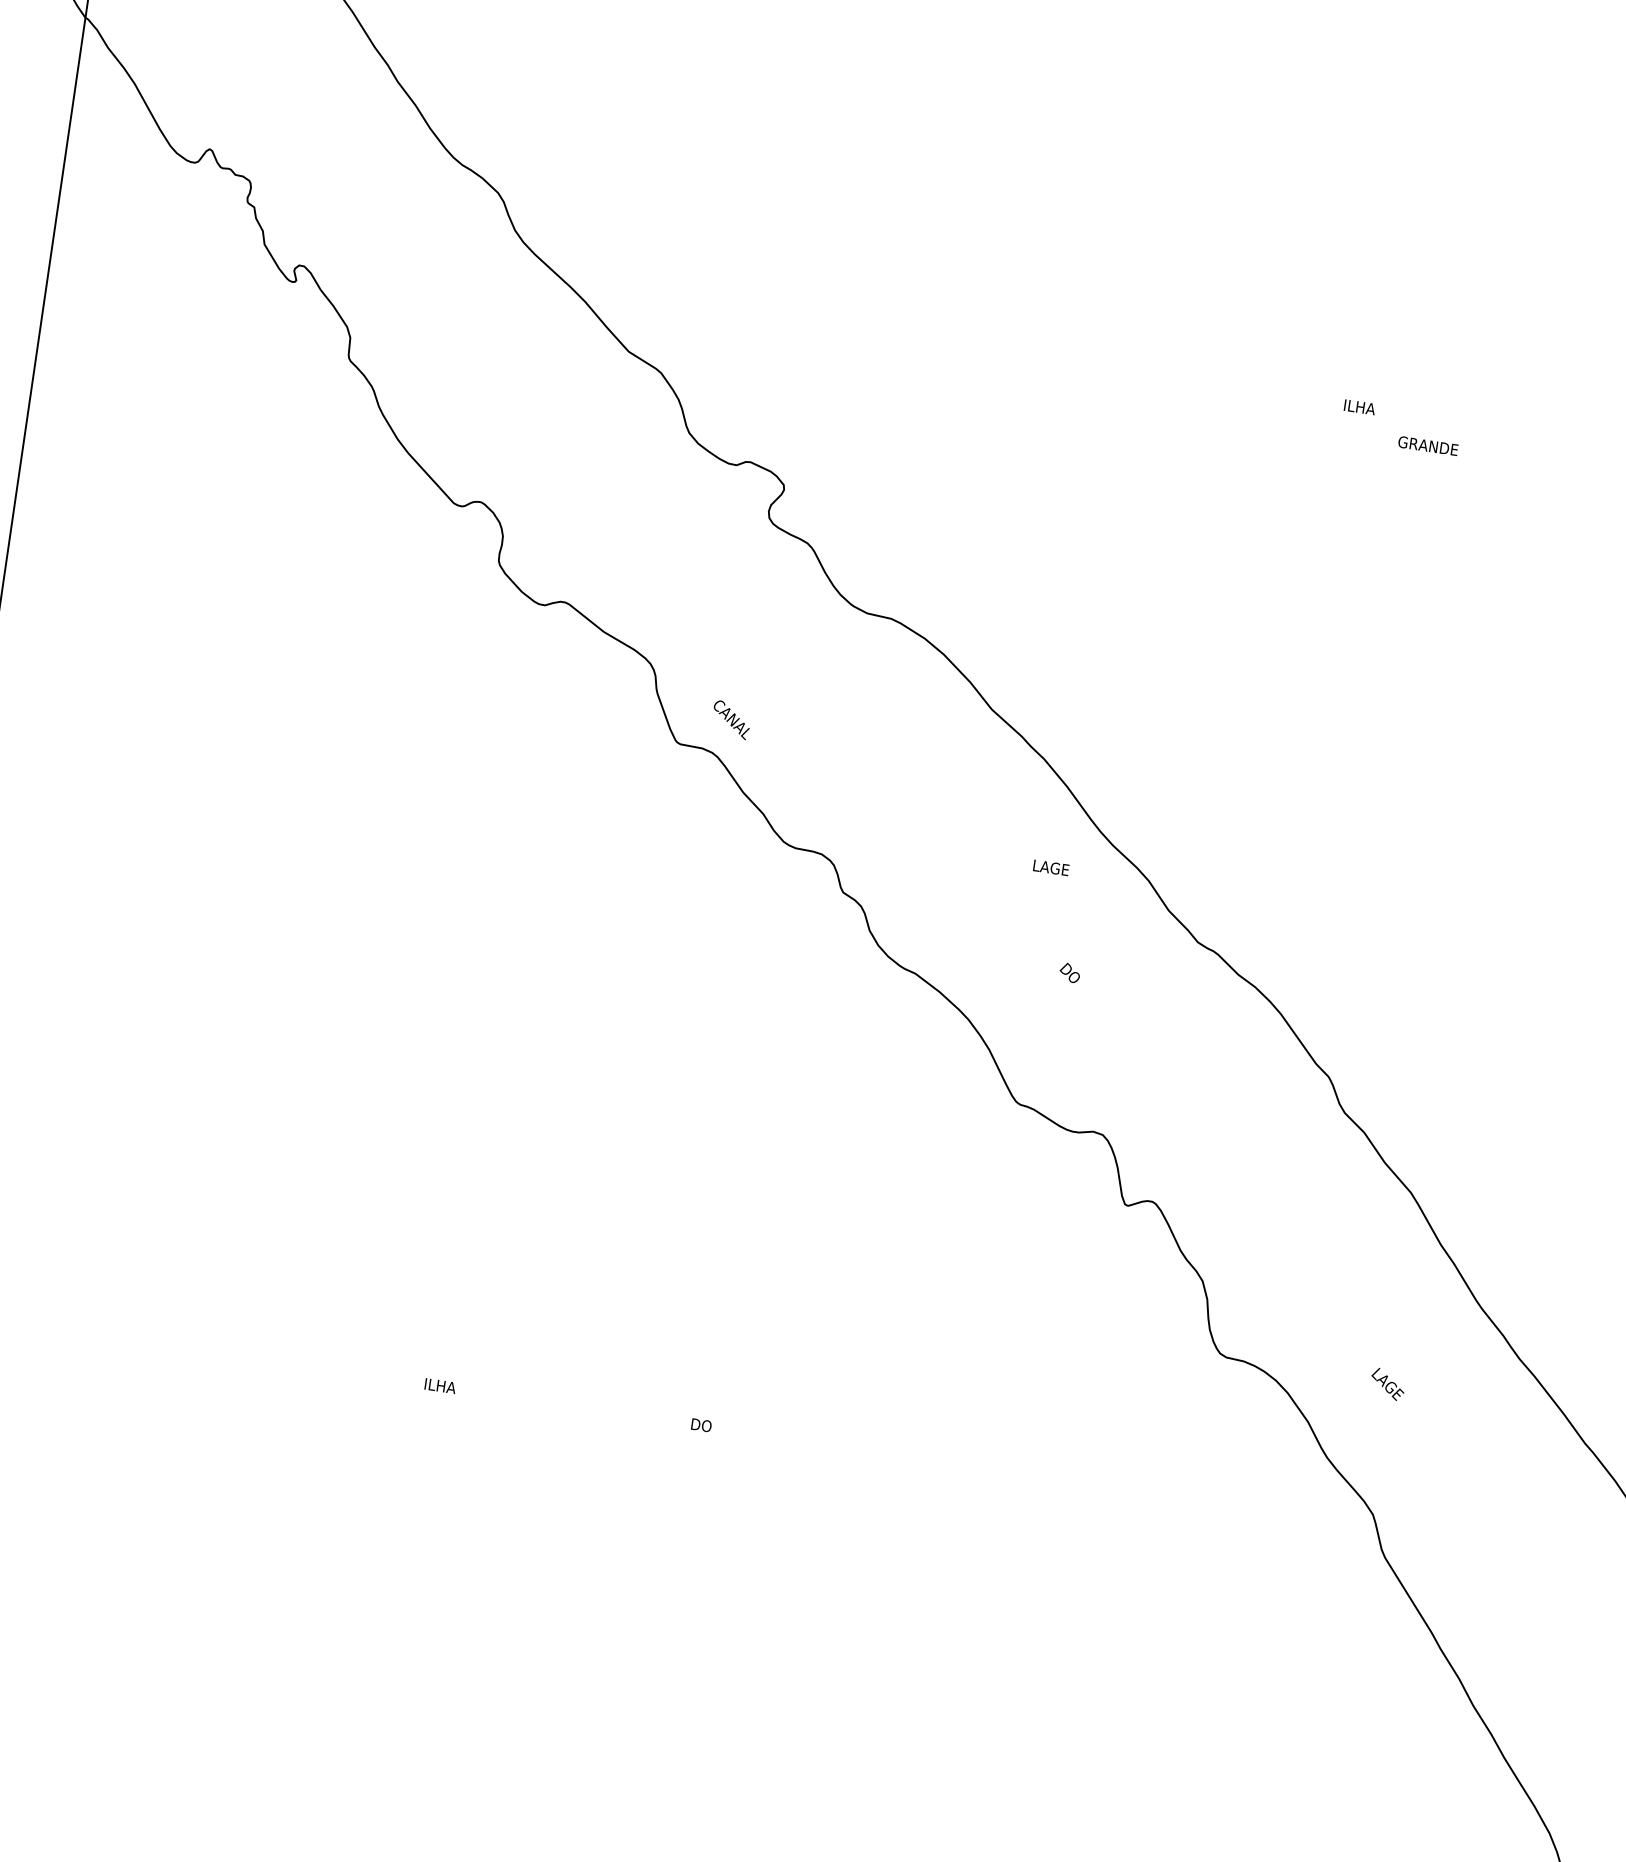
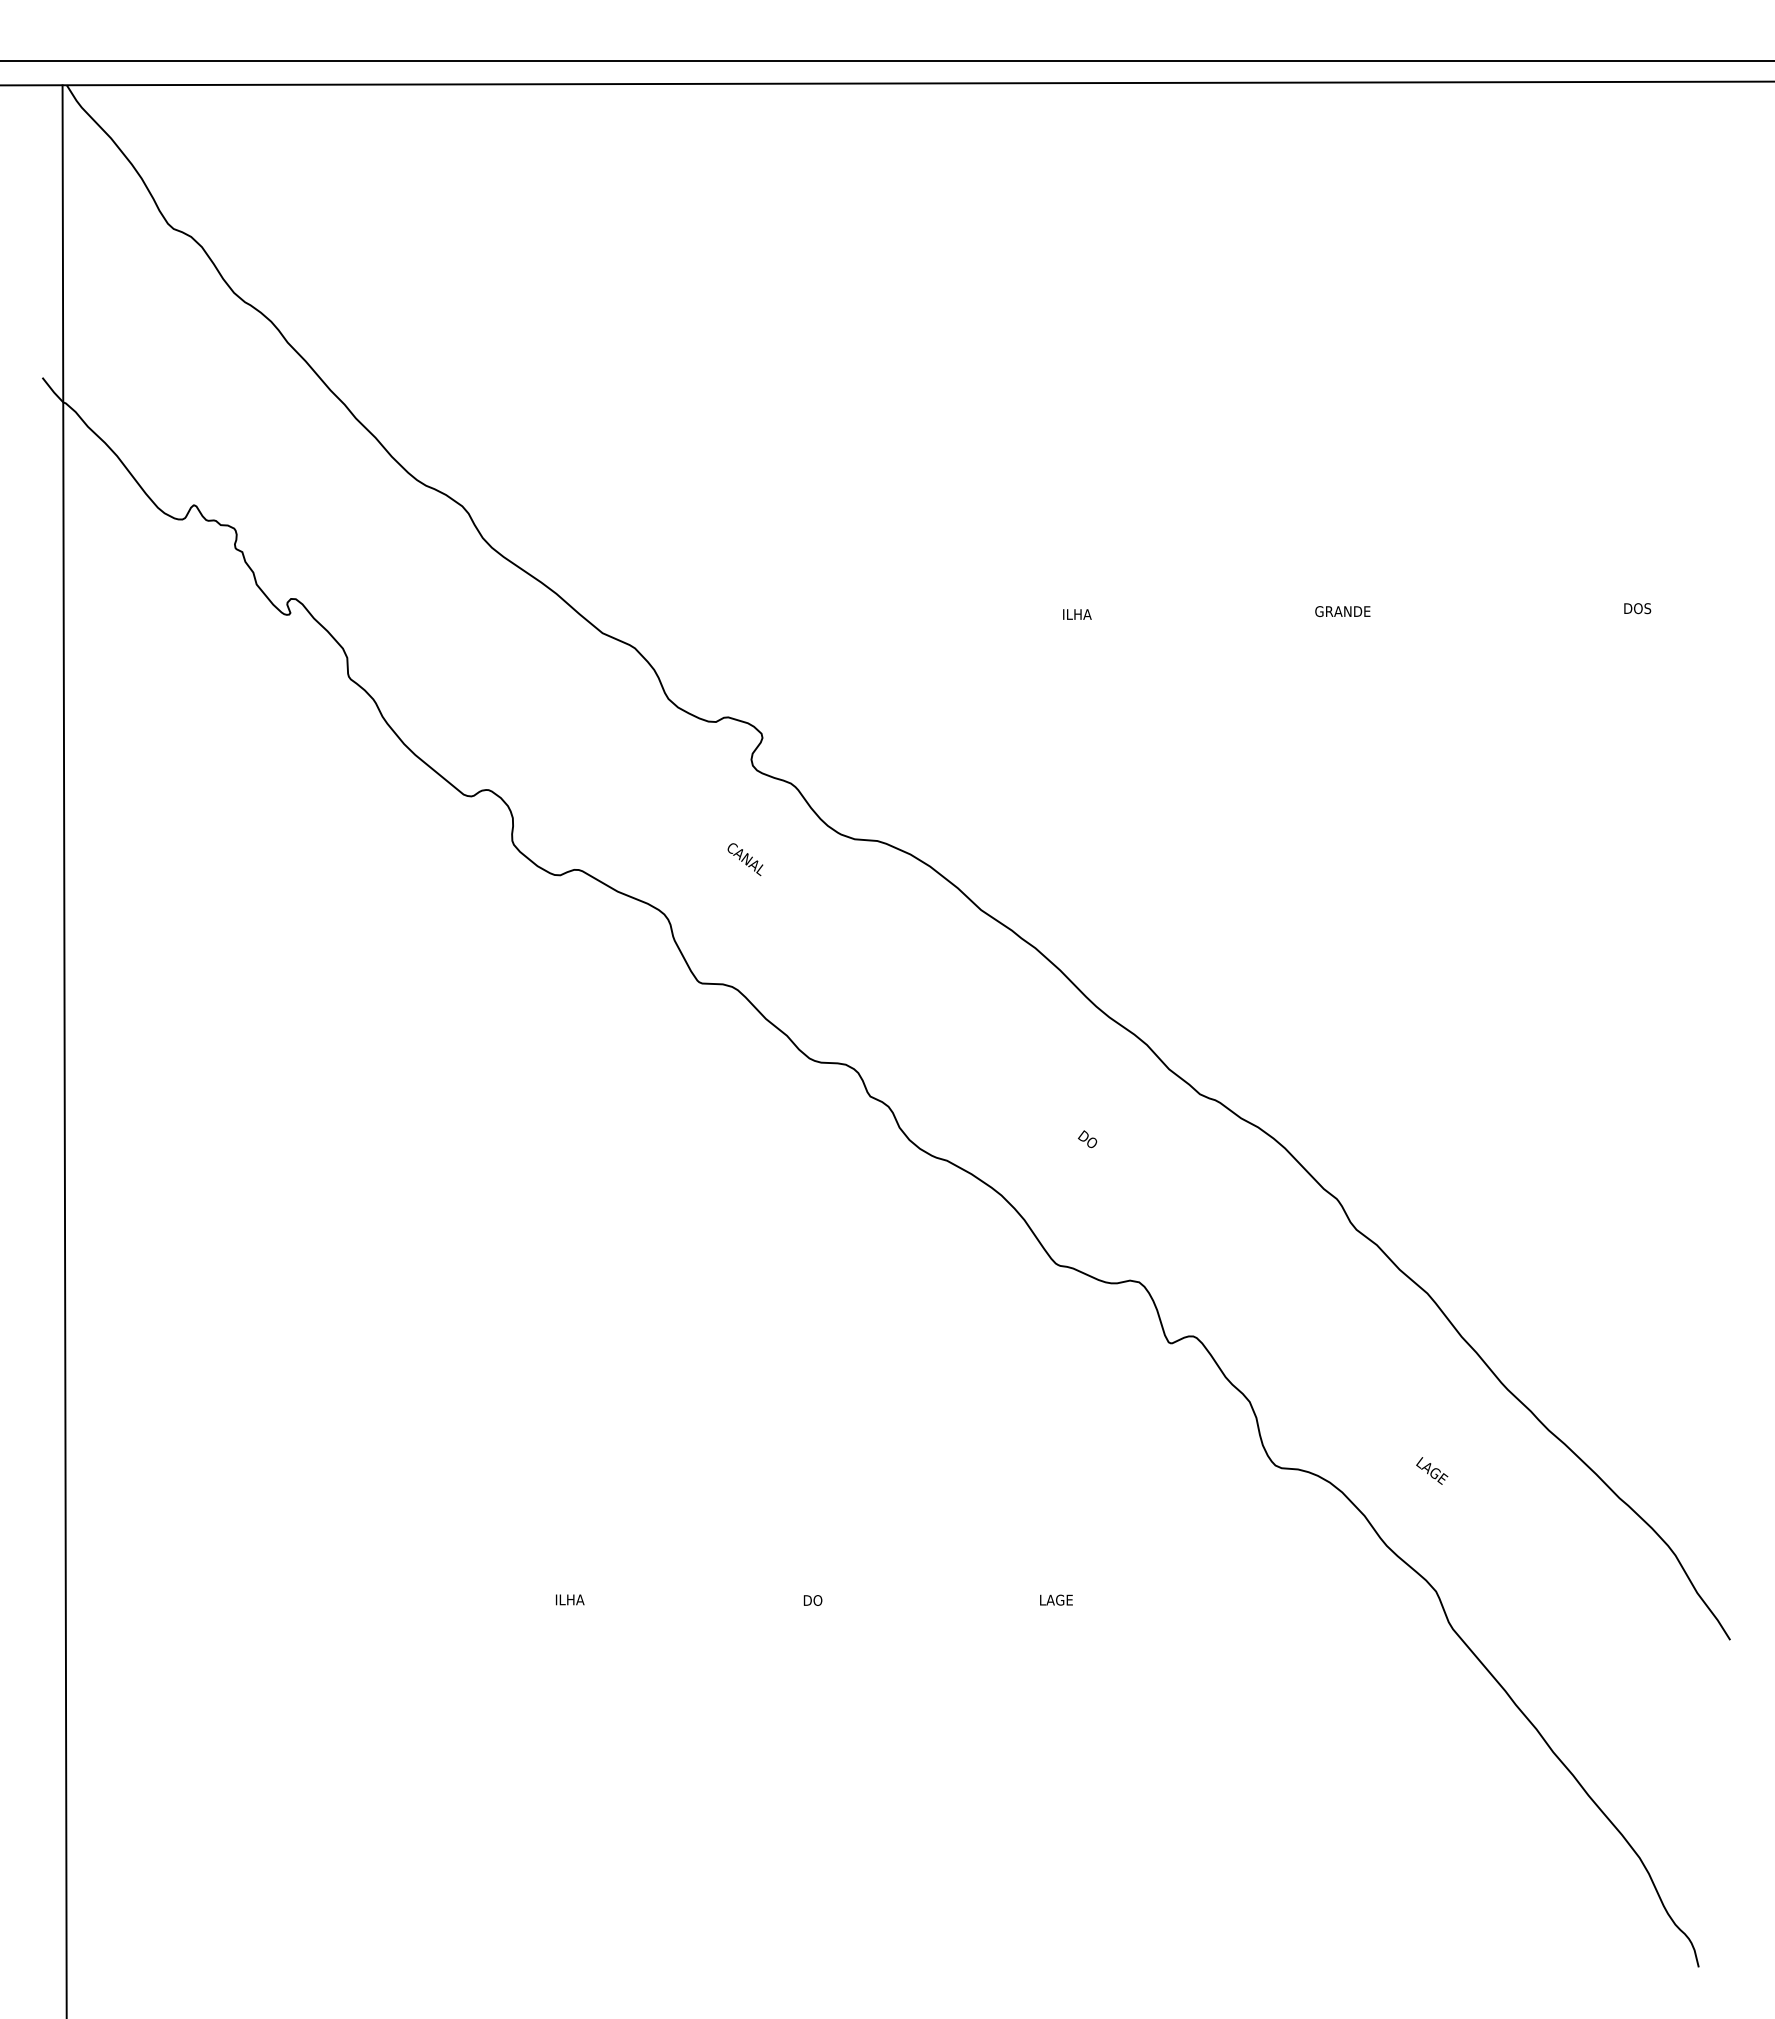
text: (1359, 407) -> (1077, 614), moved
text: (731, 719) -> (745, 859), moved
text: (1051, 867) -> (1056, 1599), moved

